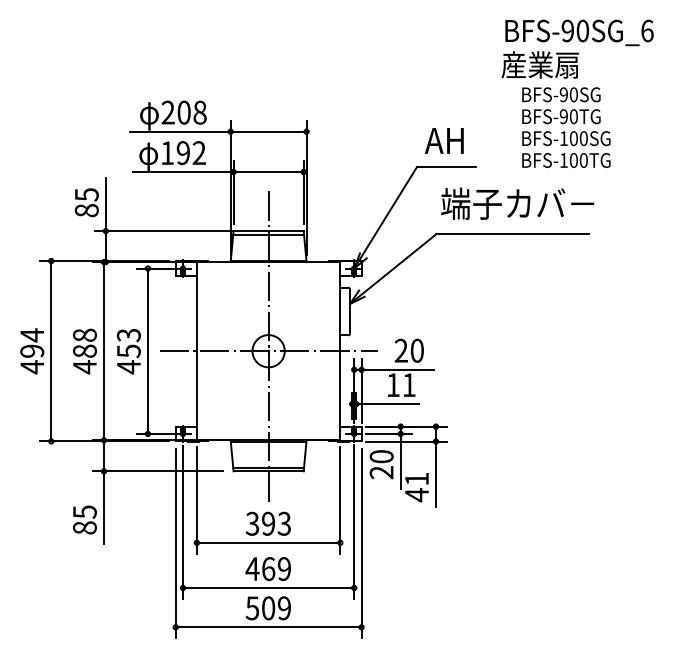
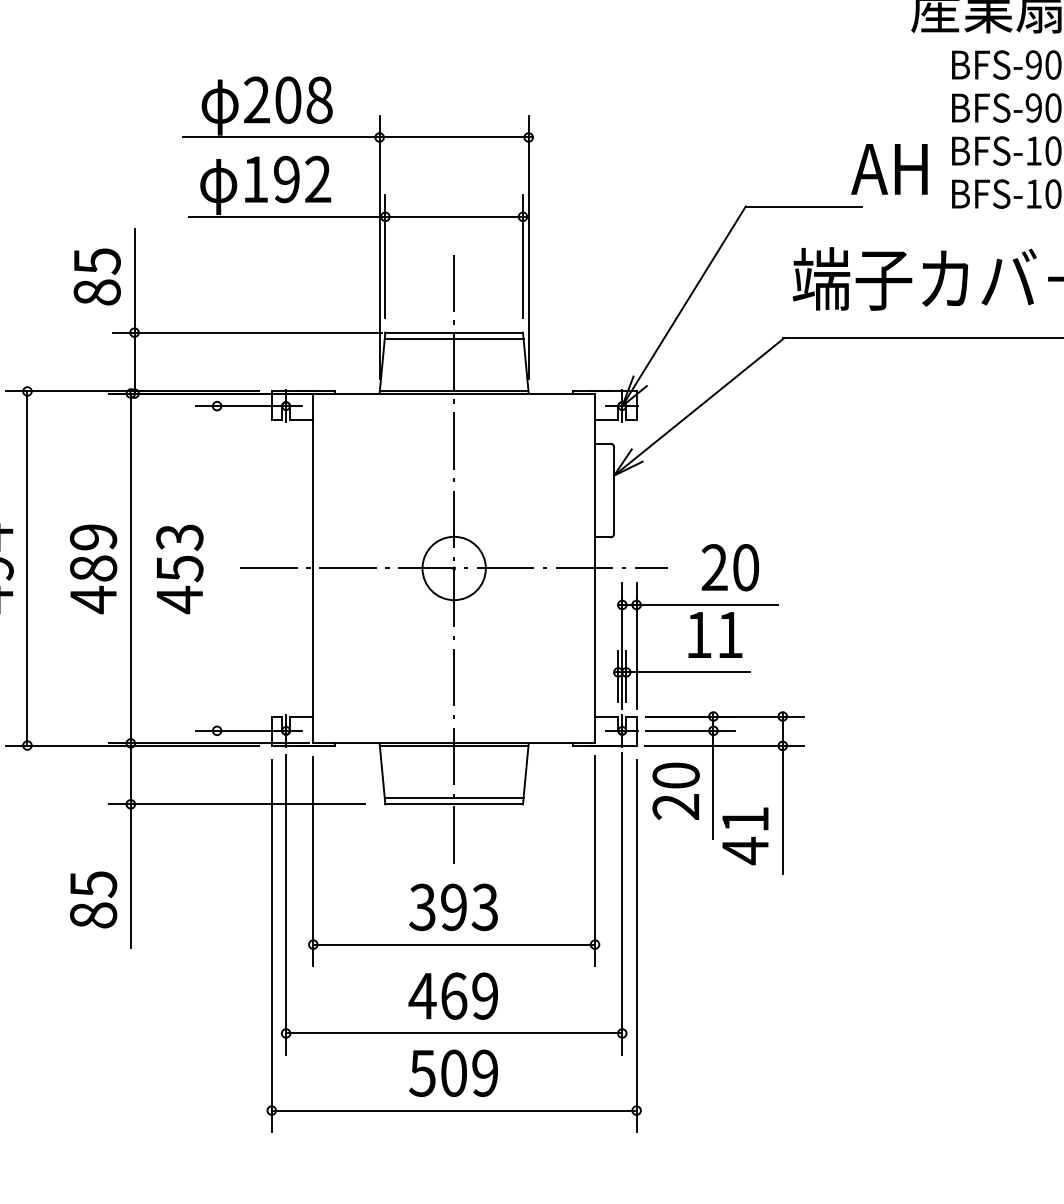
text: (444, 140) -> (889, 168), moved
text: (84, 334) -> (92, 535), 488 -> 489
line: (147, 351) -> (216, 569), removed

